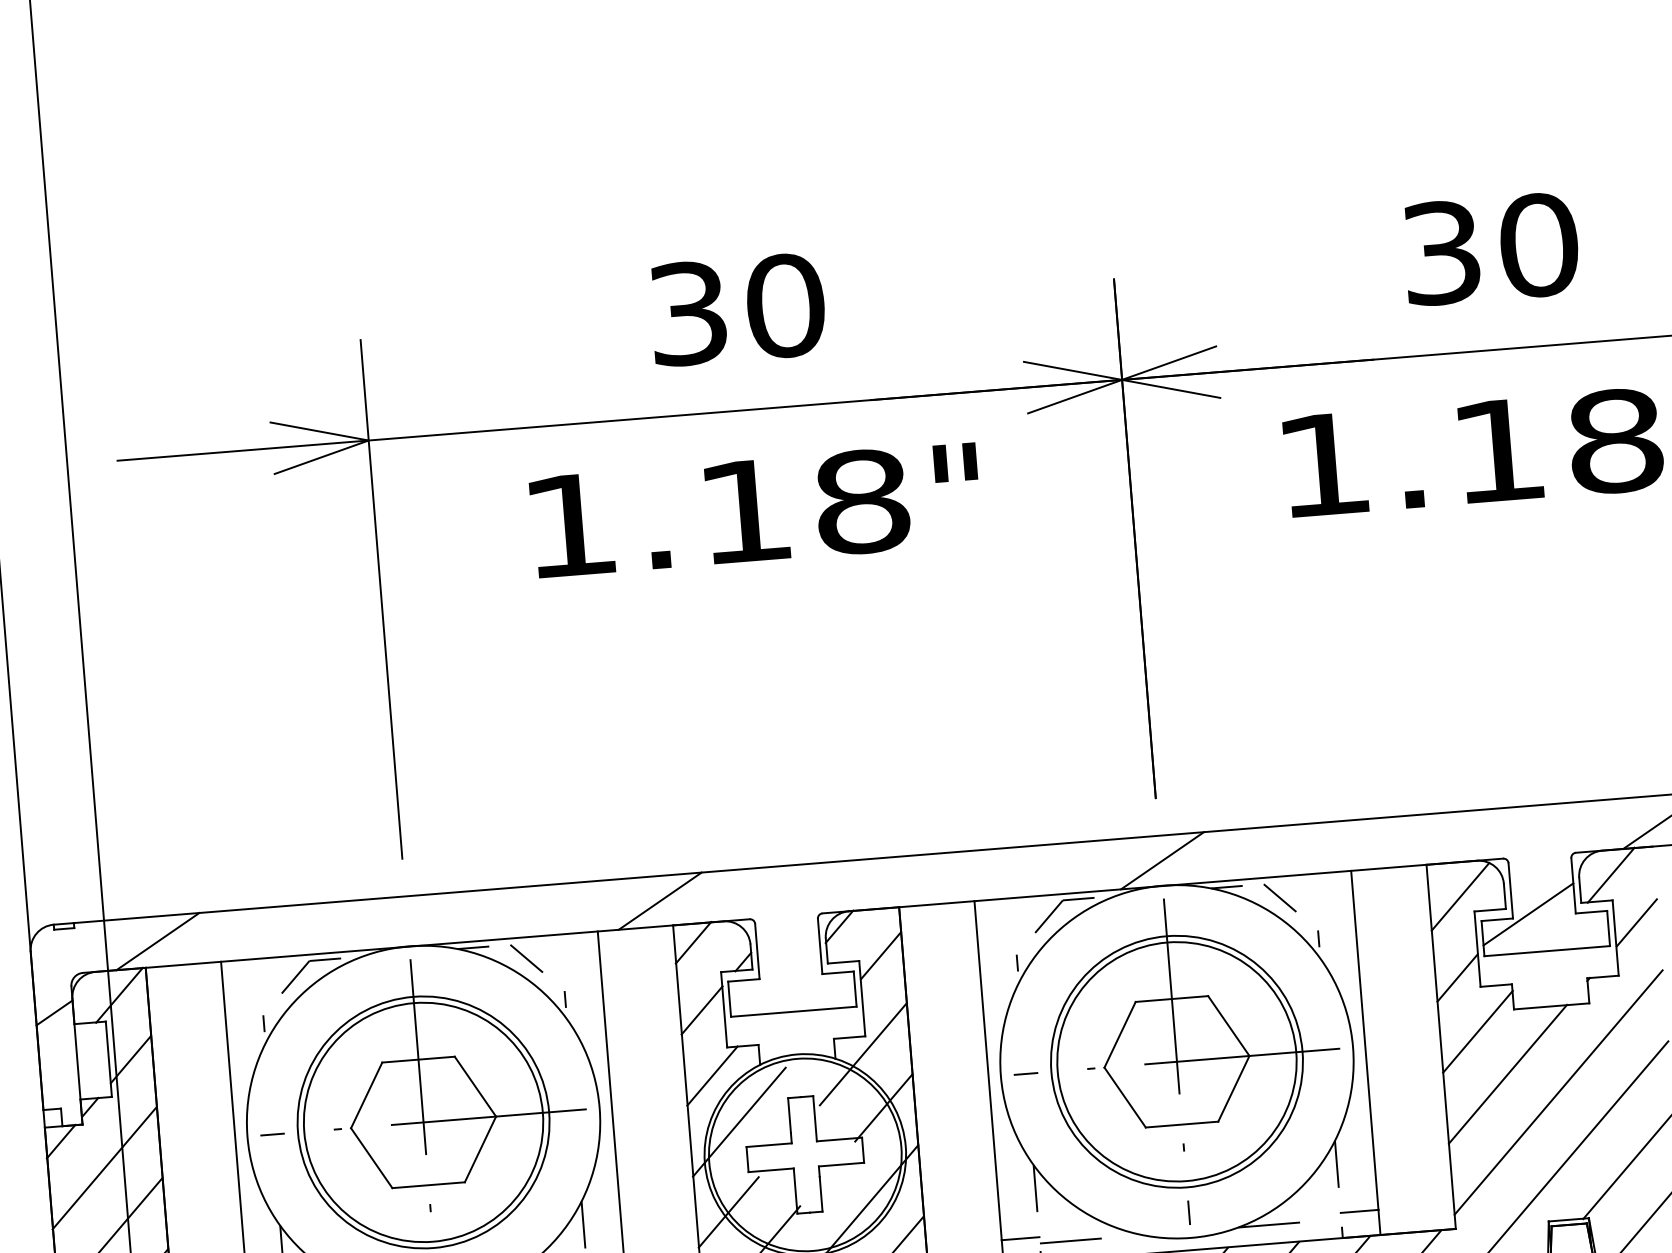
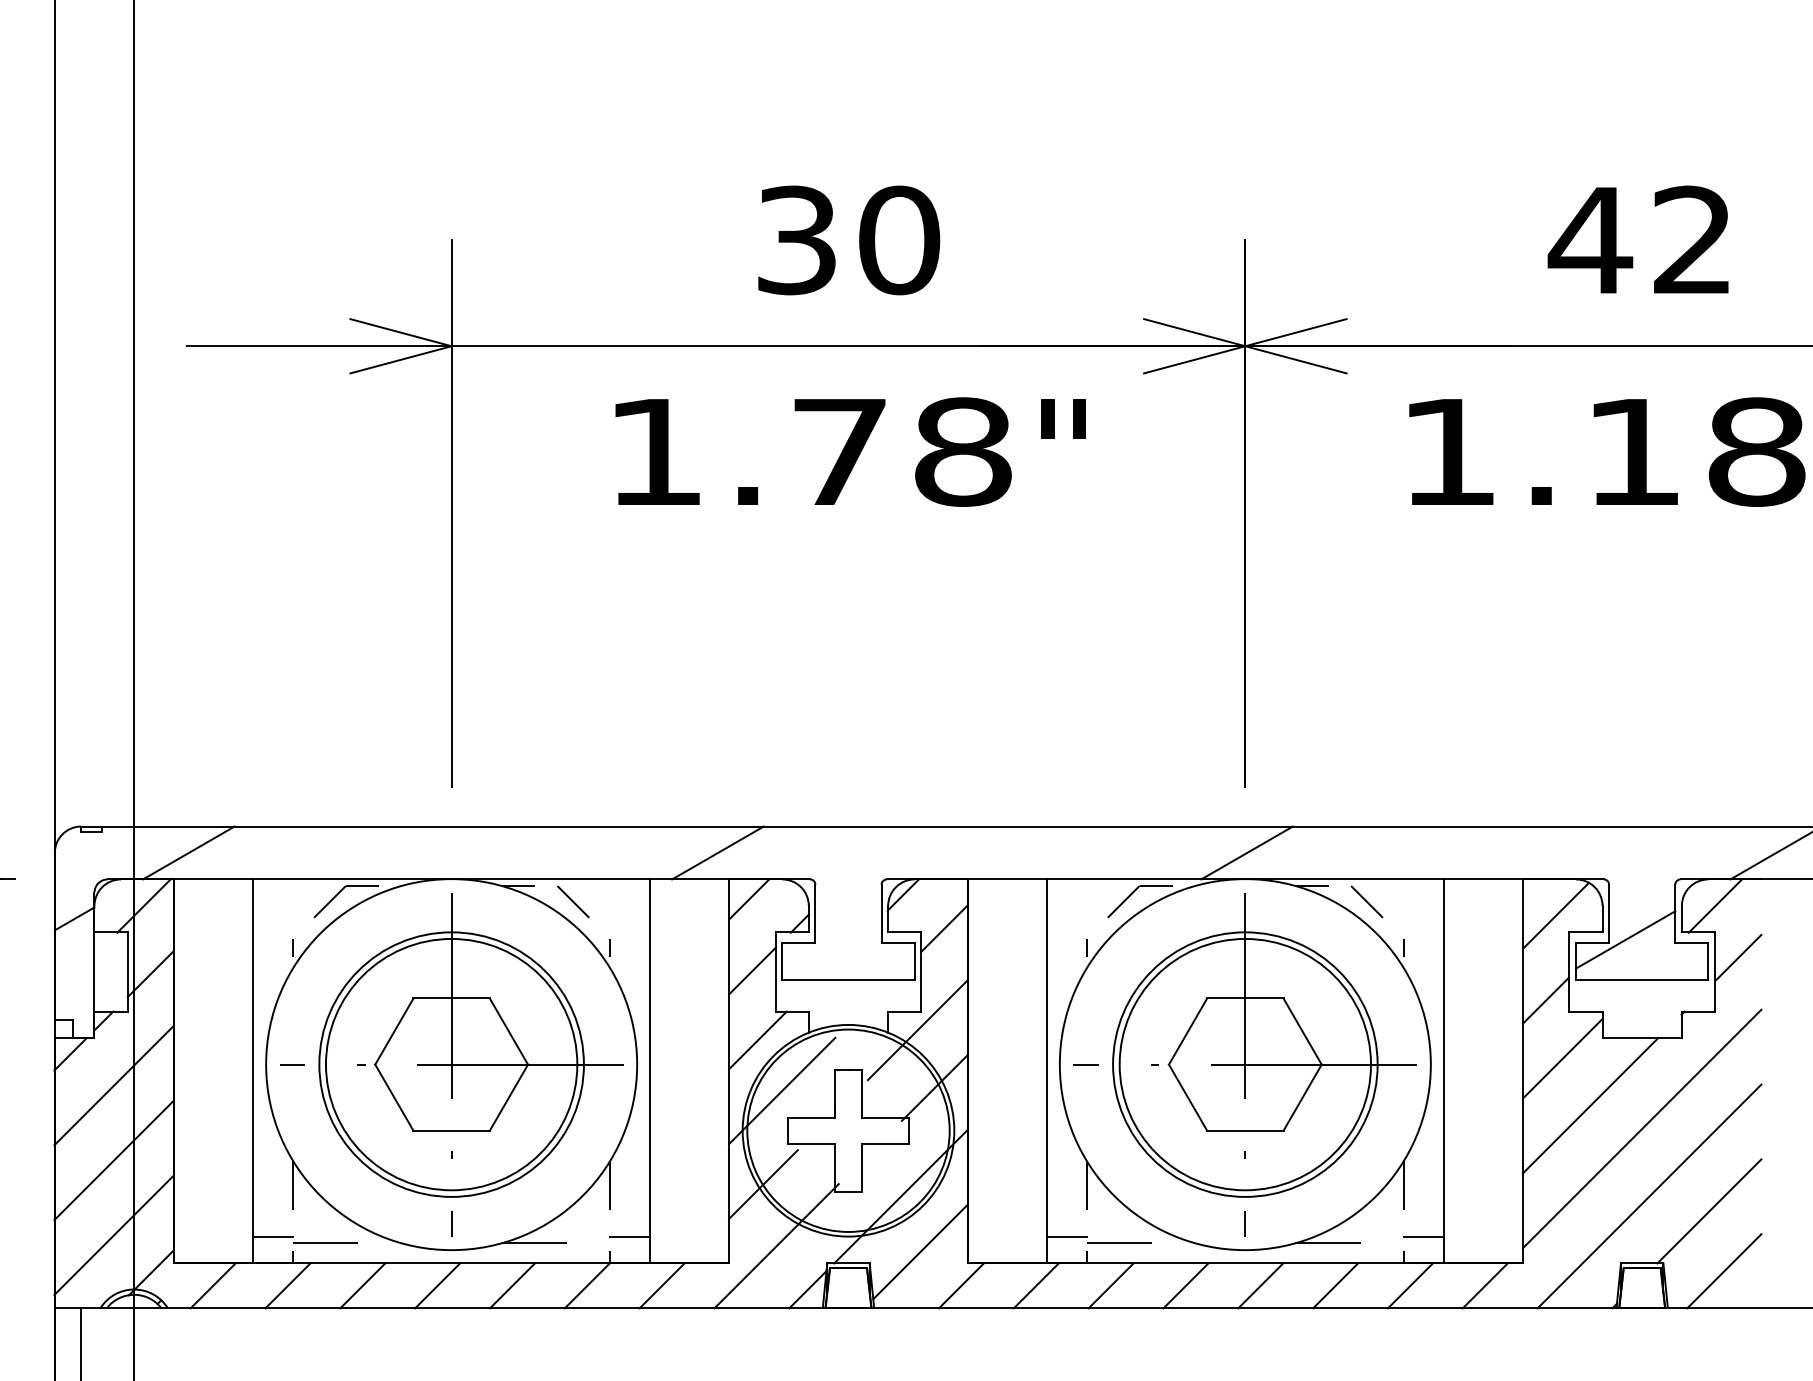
text: (1489, 249) -> (1640, 240), 30 -> 42
text: (744, 510) -> (839, 451), 1.18 -> 1.78

